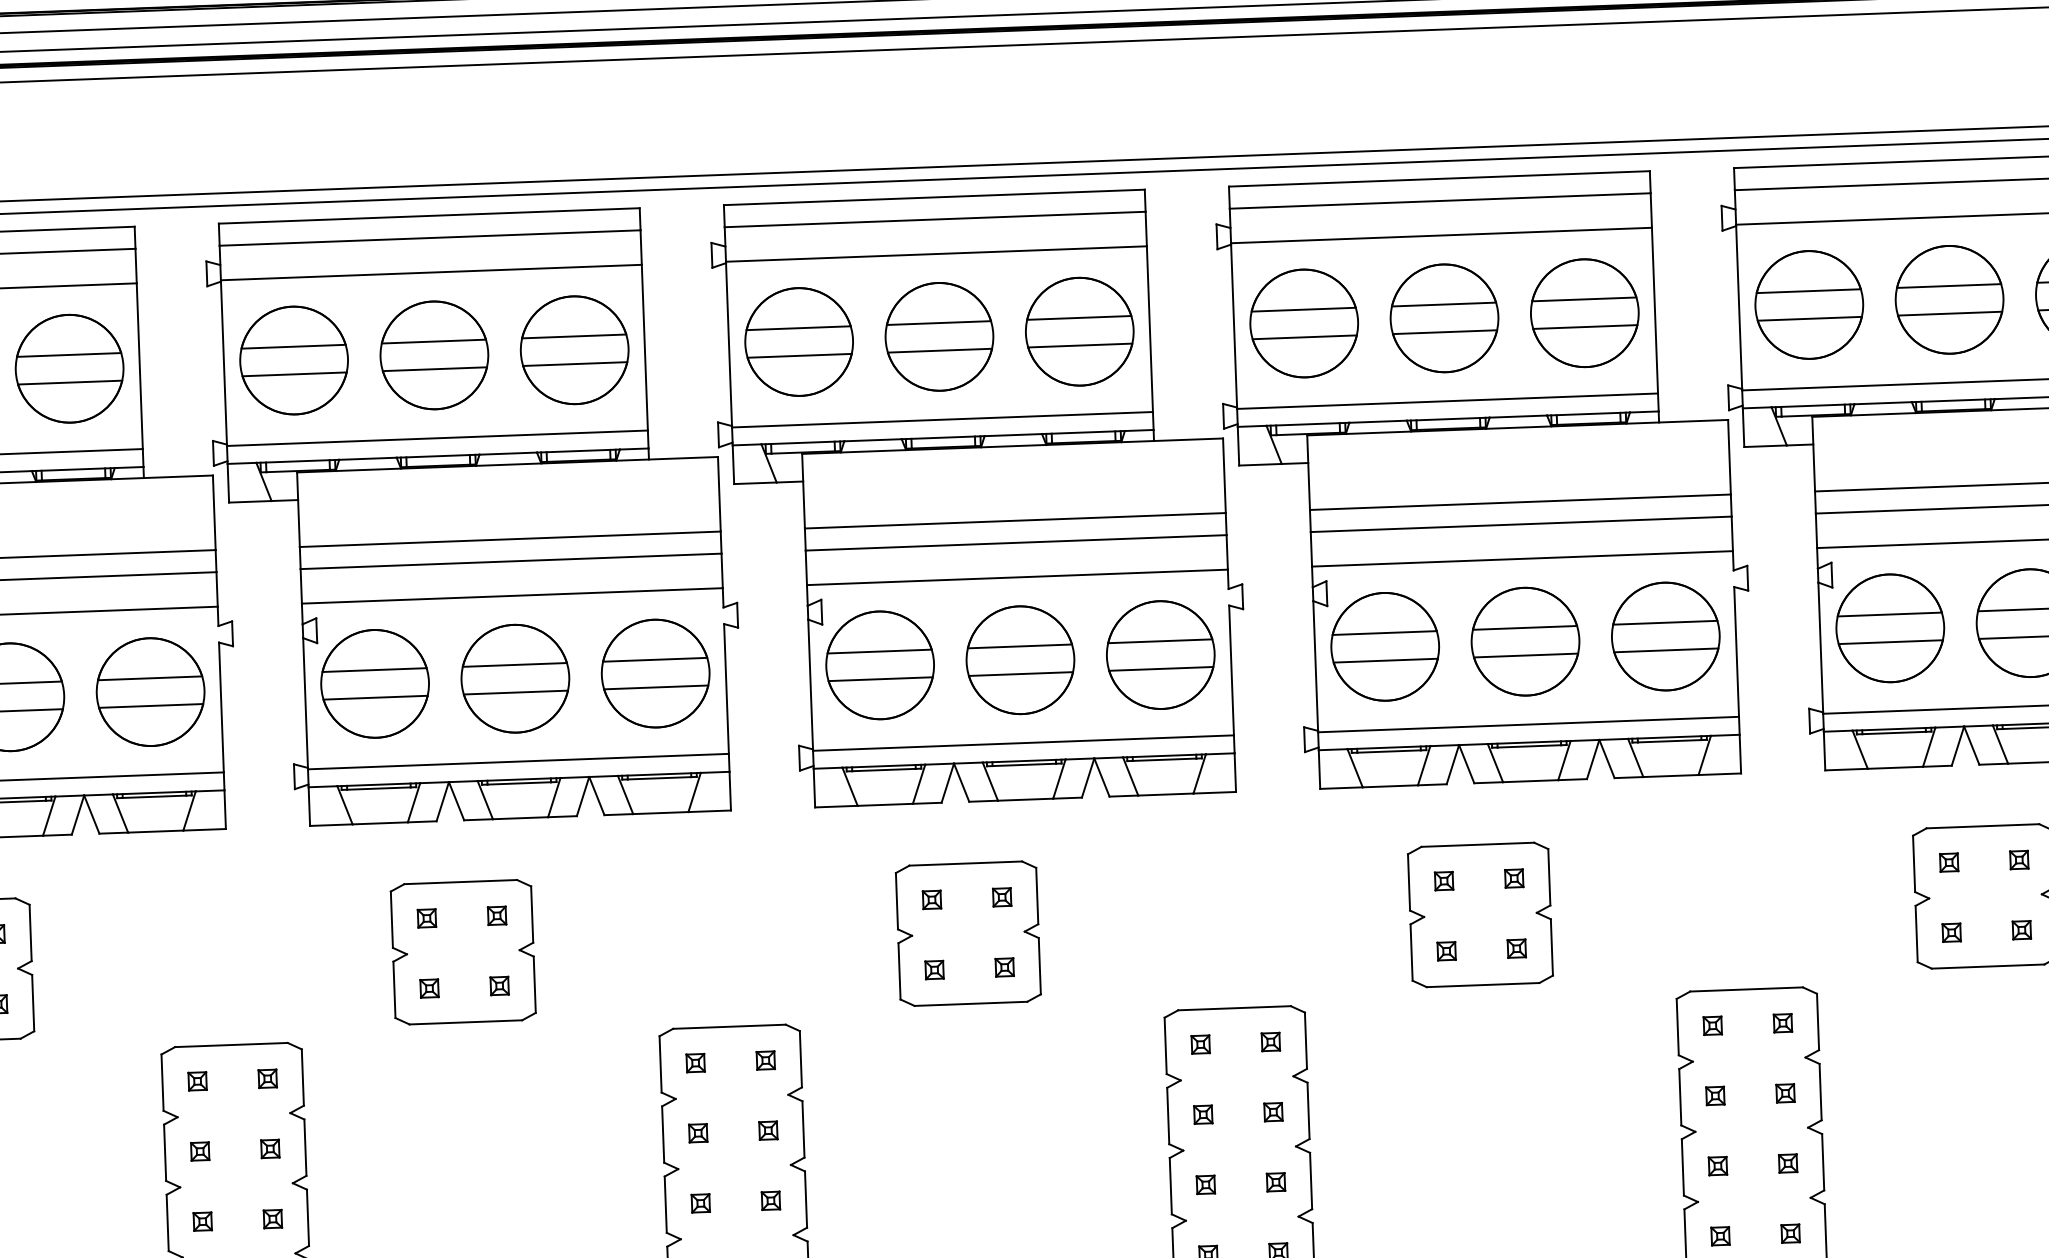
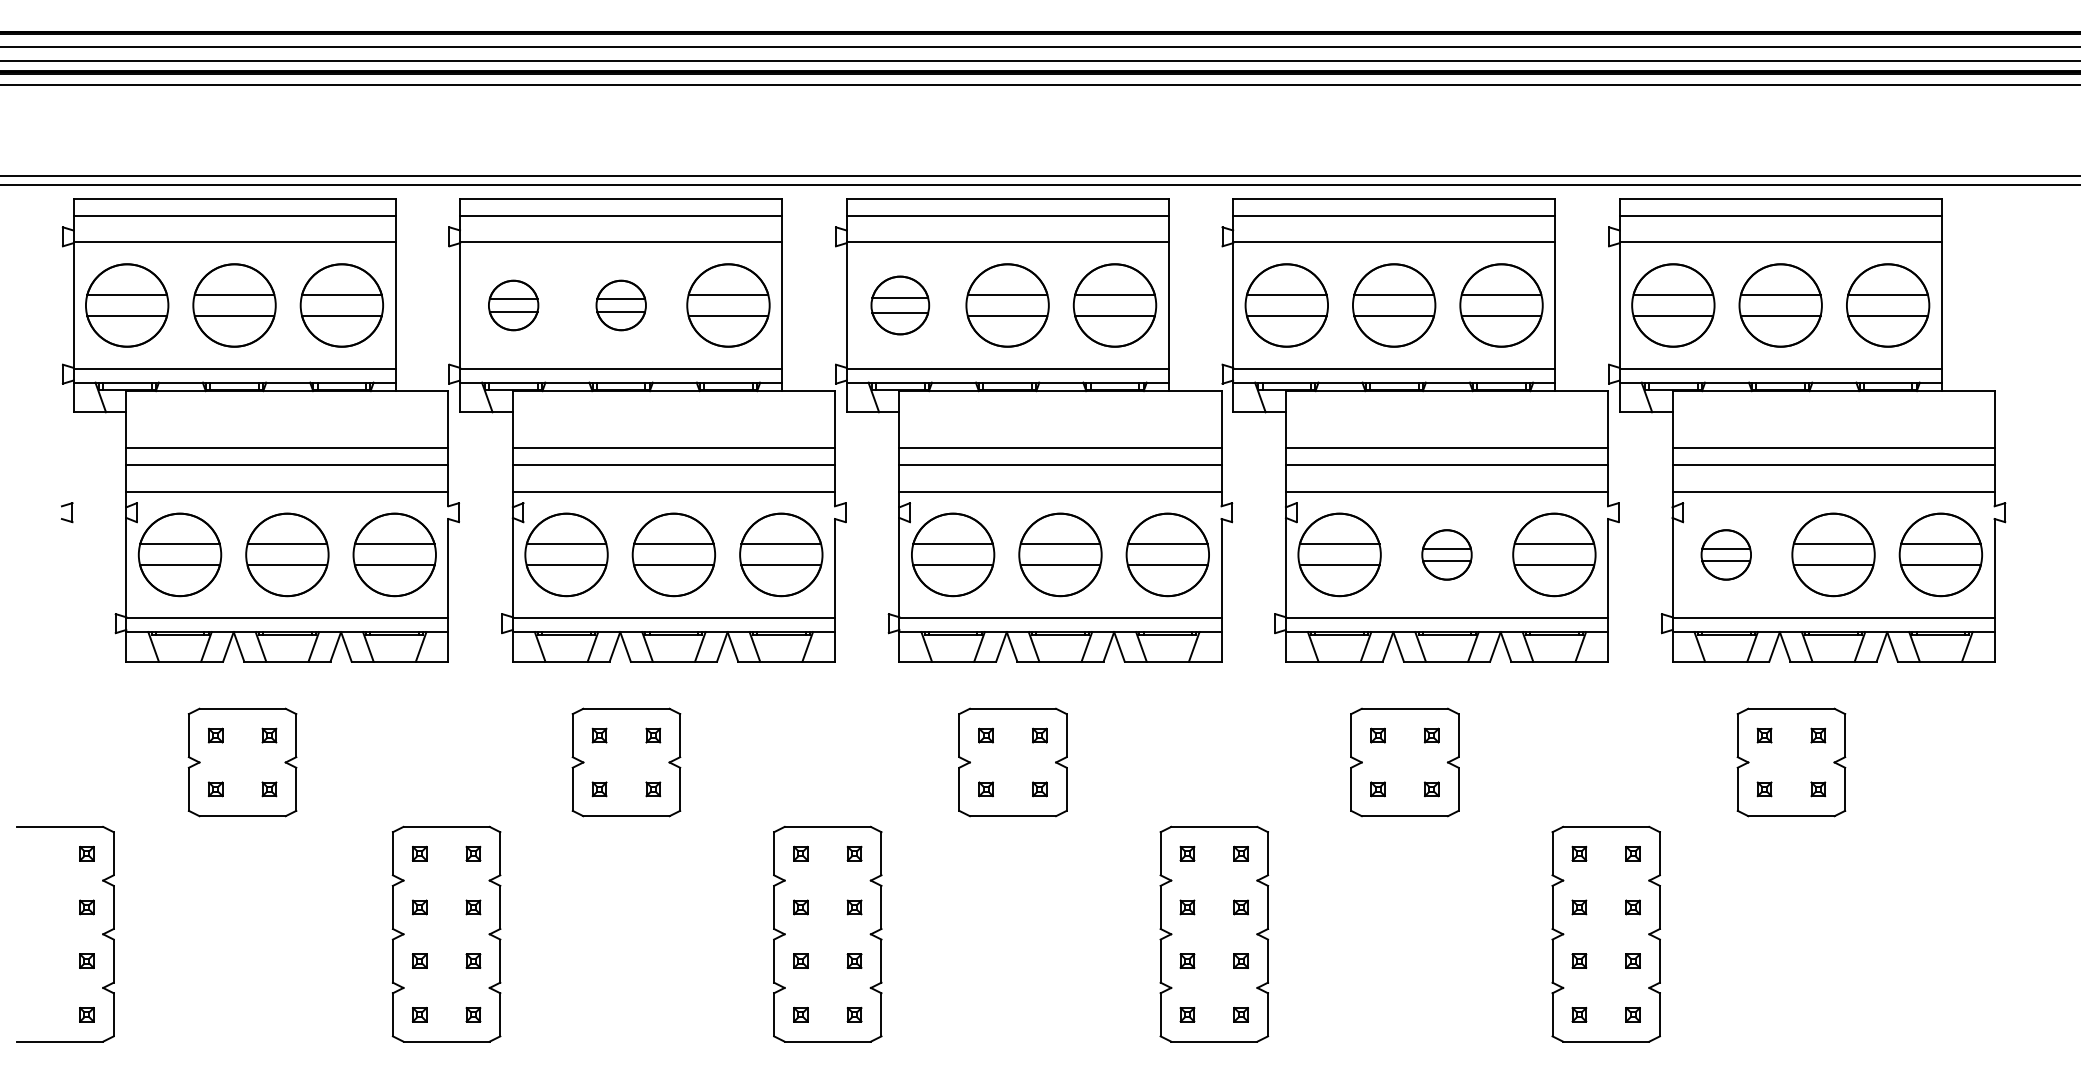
part: (799, 341) -> (900, 305), size x0.7
part: (434, 355) -> (621, 305), size x0.6
part: (293, 360) -> (513, 305), size x0.6
part: (1890, 627) -> (1726, 554), size x0.6
part: (1524, 641) -> (1446, 554), size x0.6

